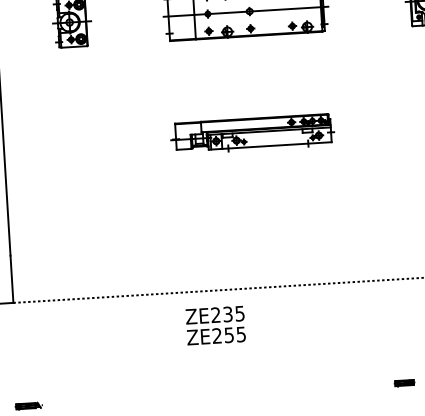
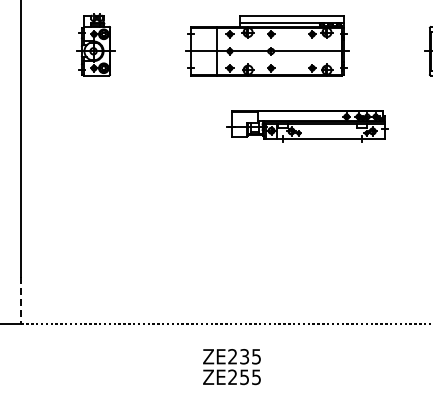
part: (252, 134) -> (307, 126), moved
line: (12, 279) -> (21, 300), solid -> dashed
text: (215, 326) -> (231, 367), moved

